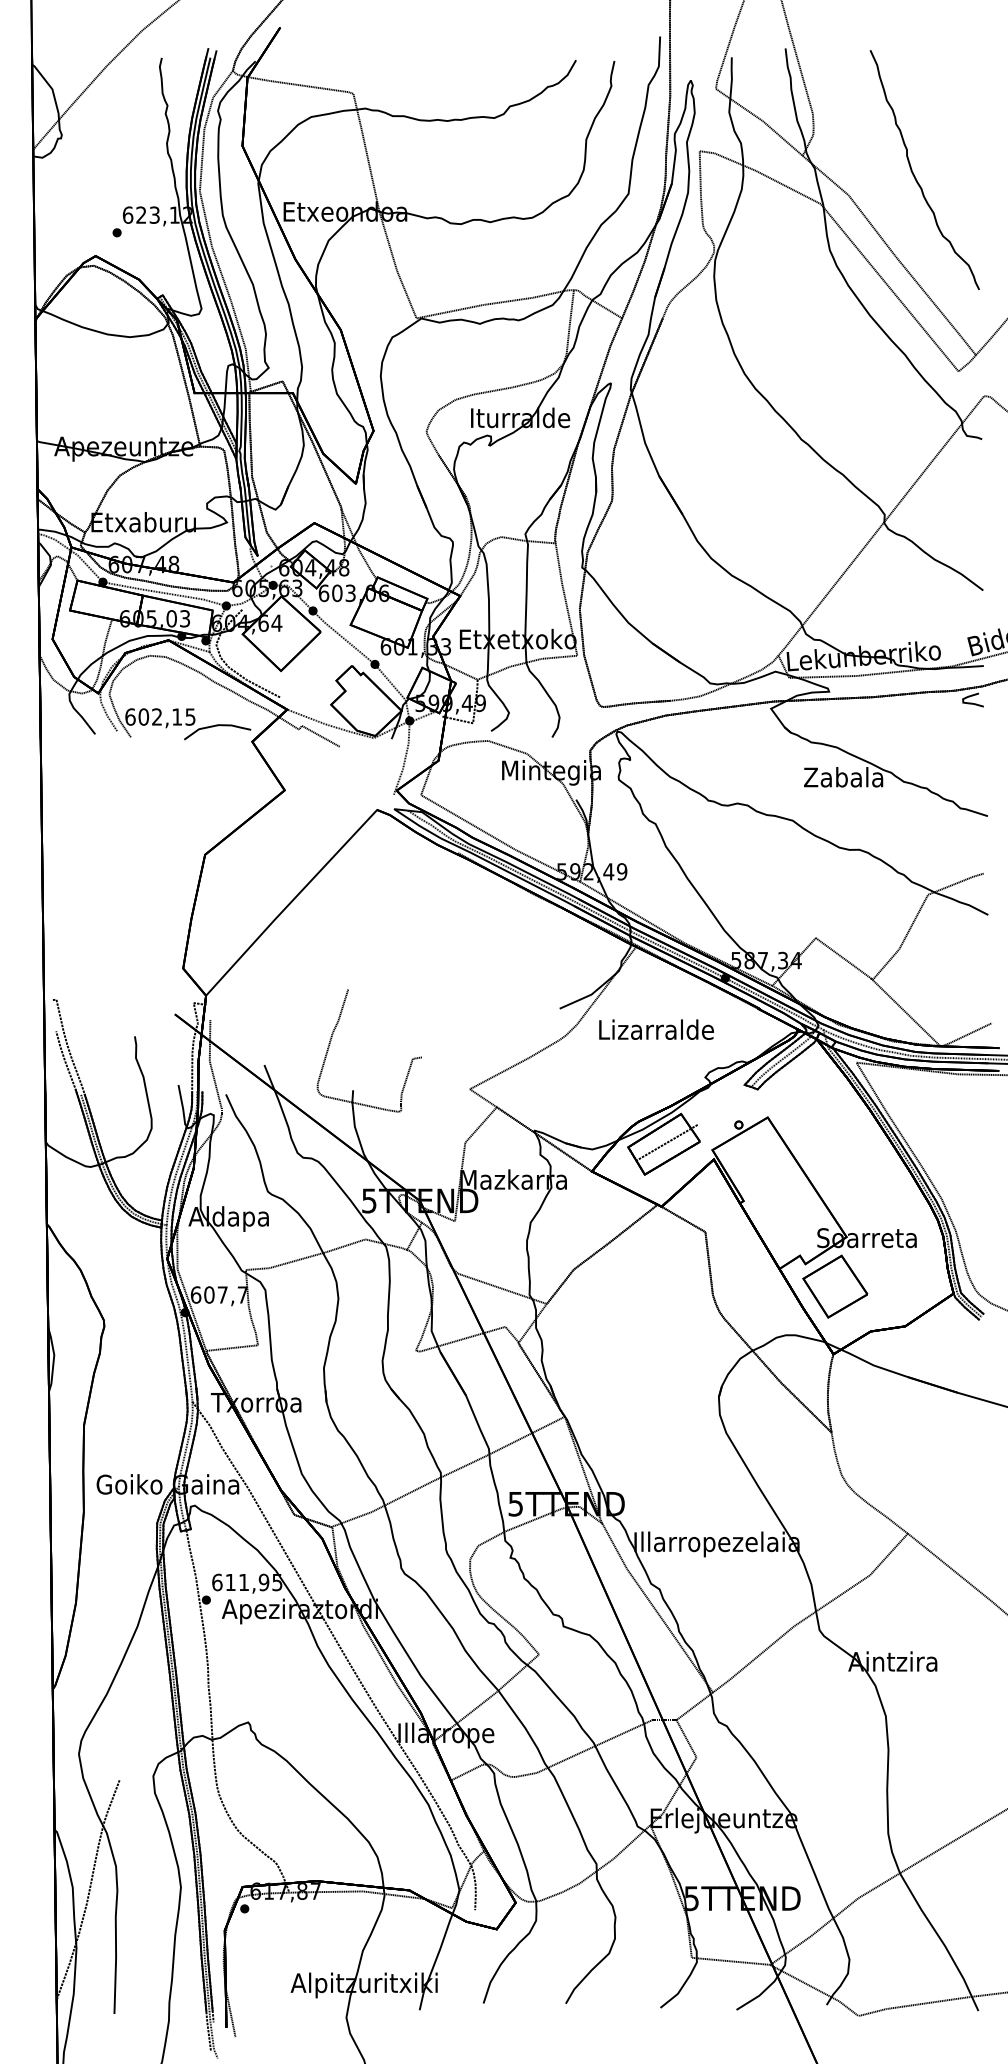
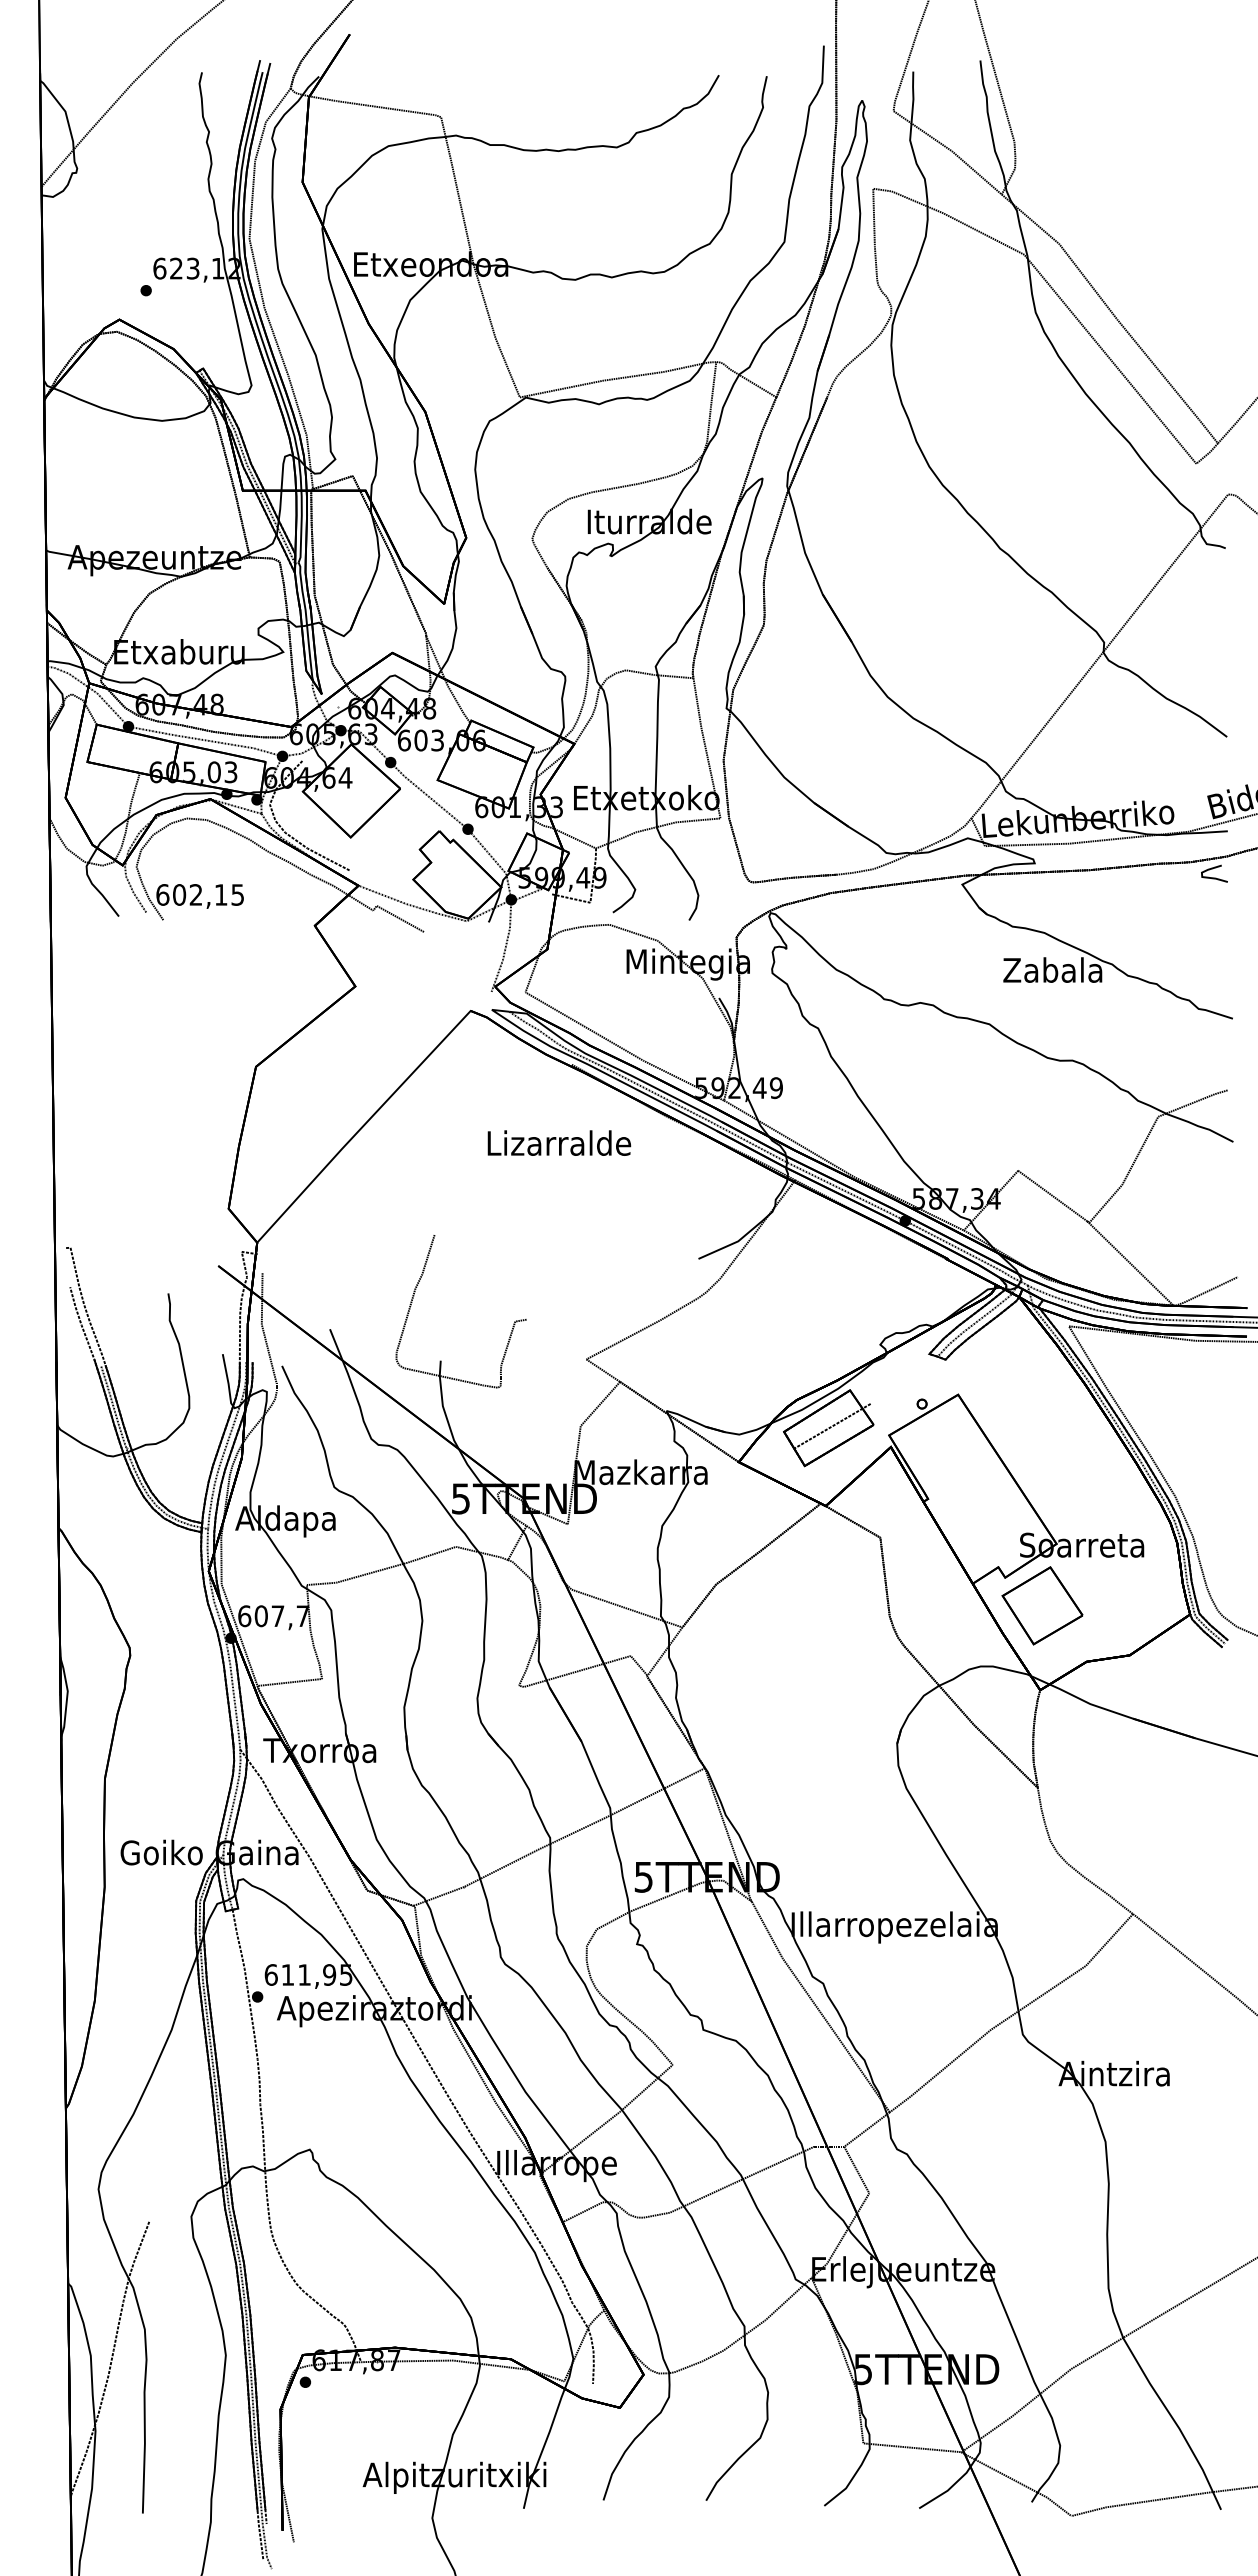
part: (914, 175) -> (1141, 218), removed
curve: (217, 726) -> (271, 906), removed
text: (656, 1029) -> (559, 1142), moved

